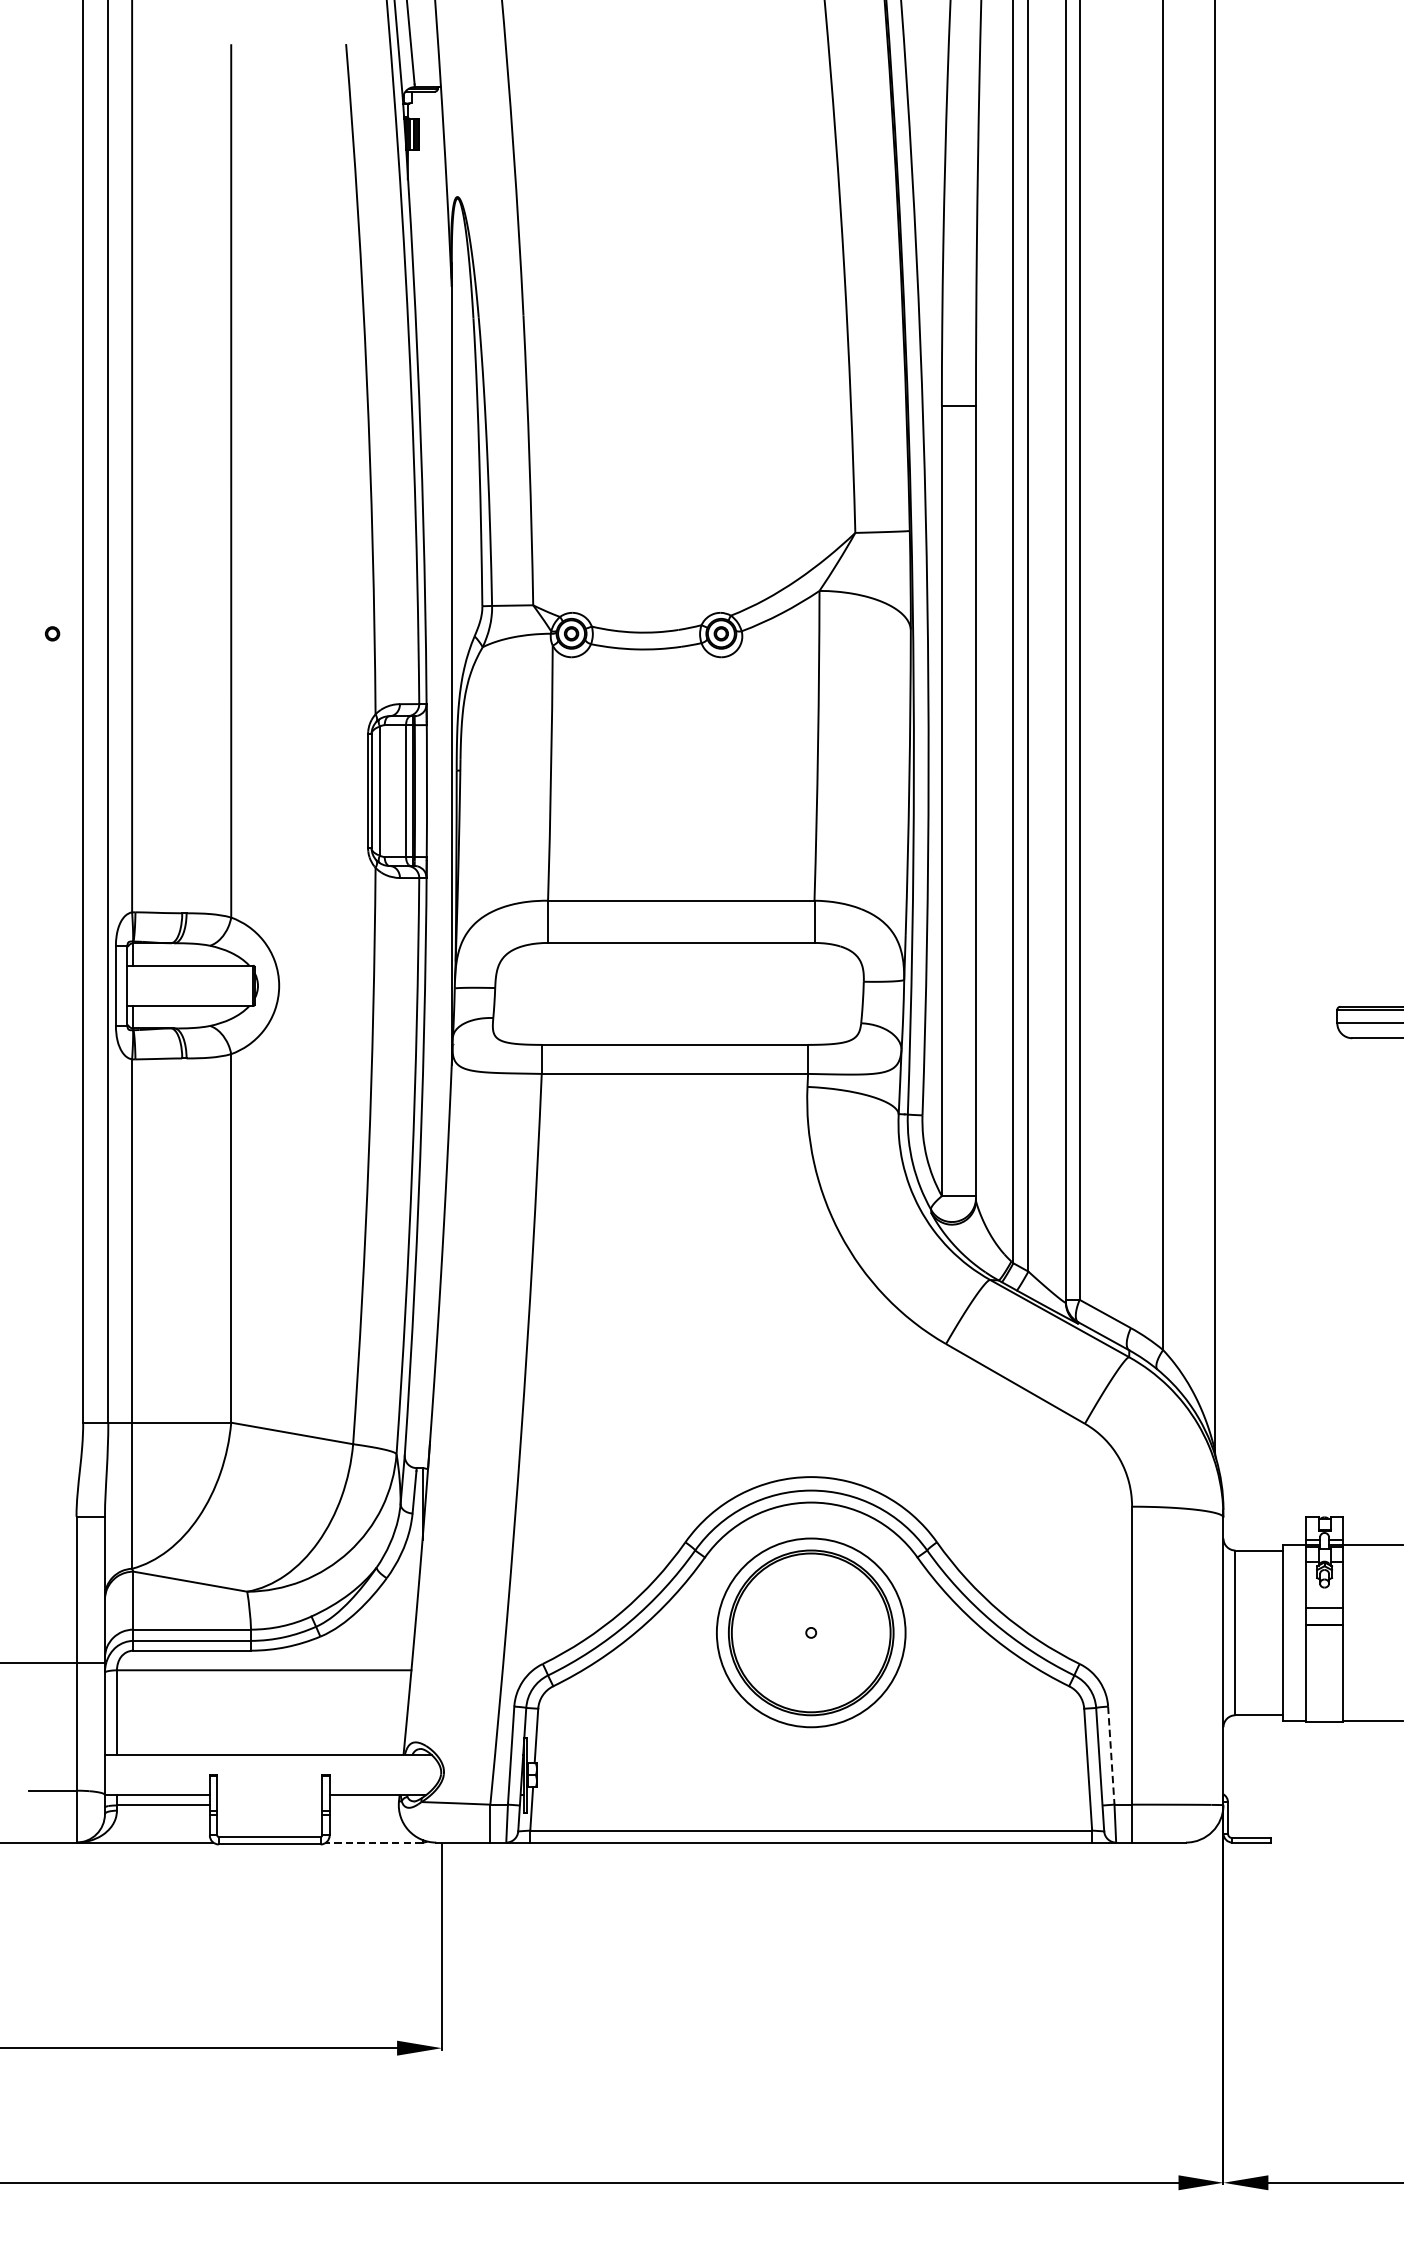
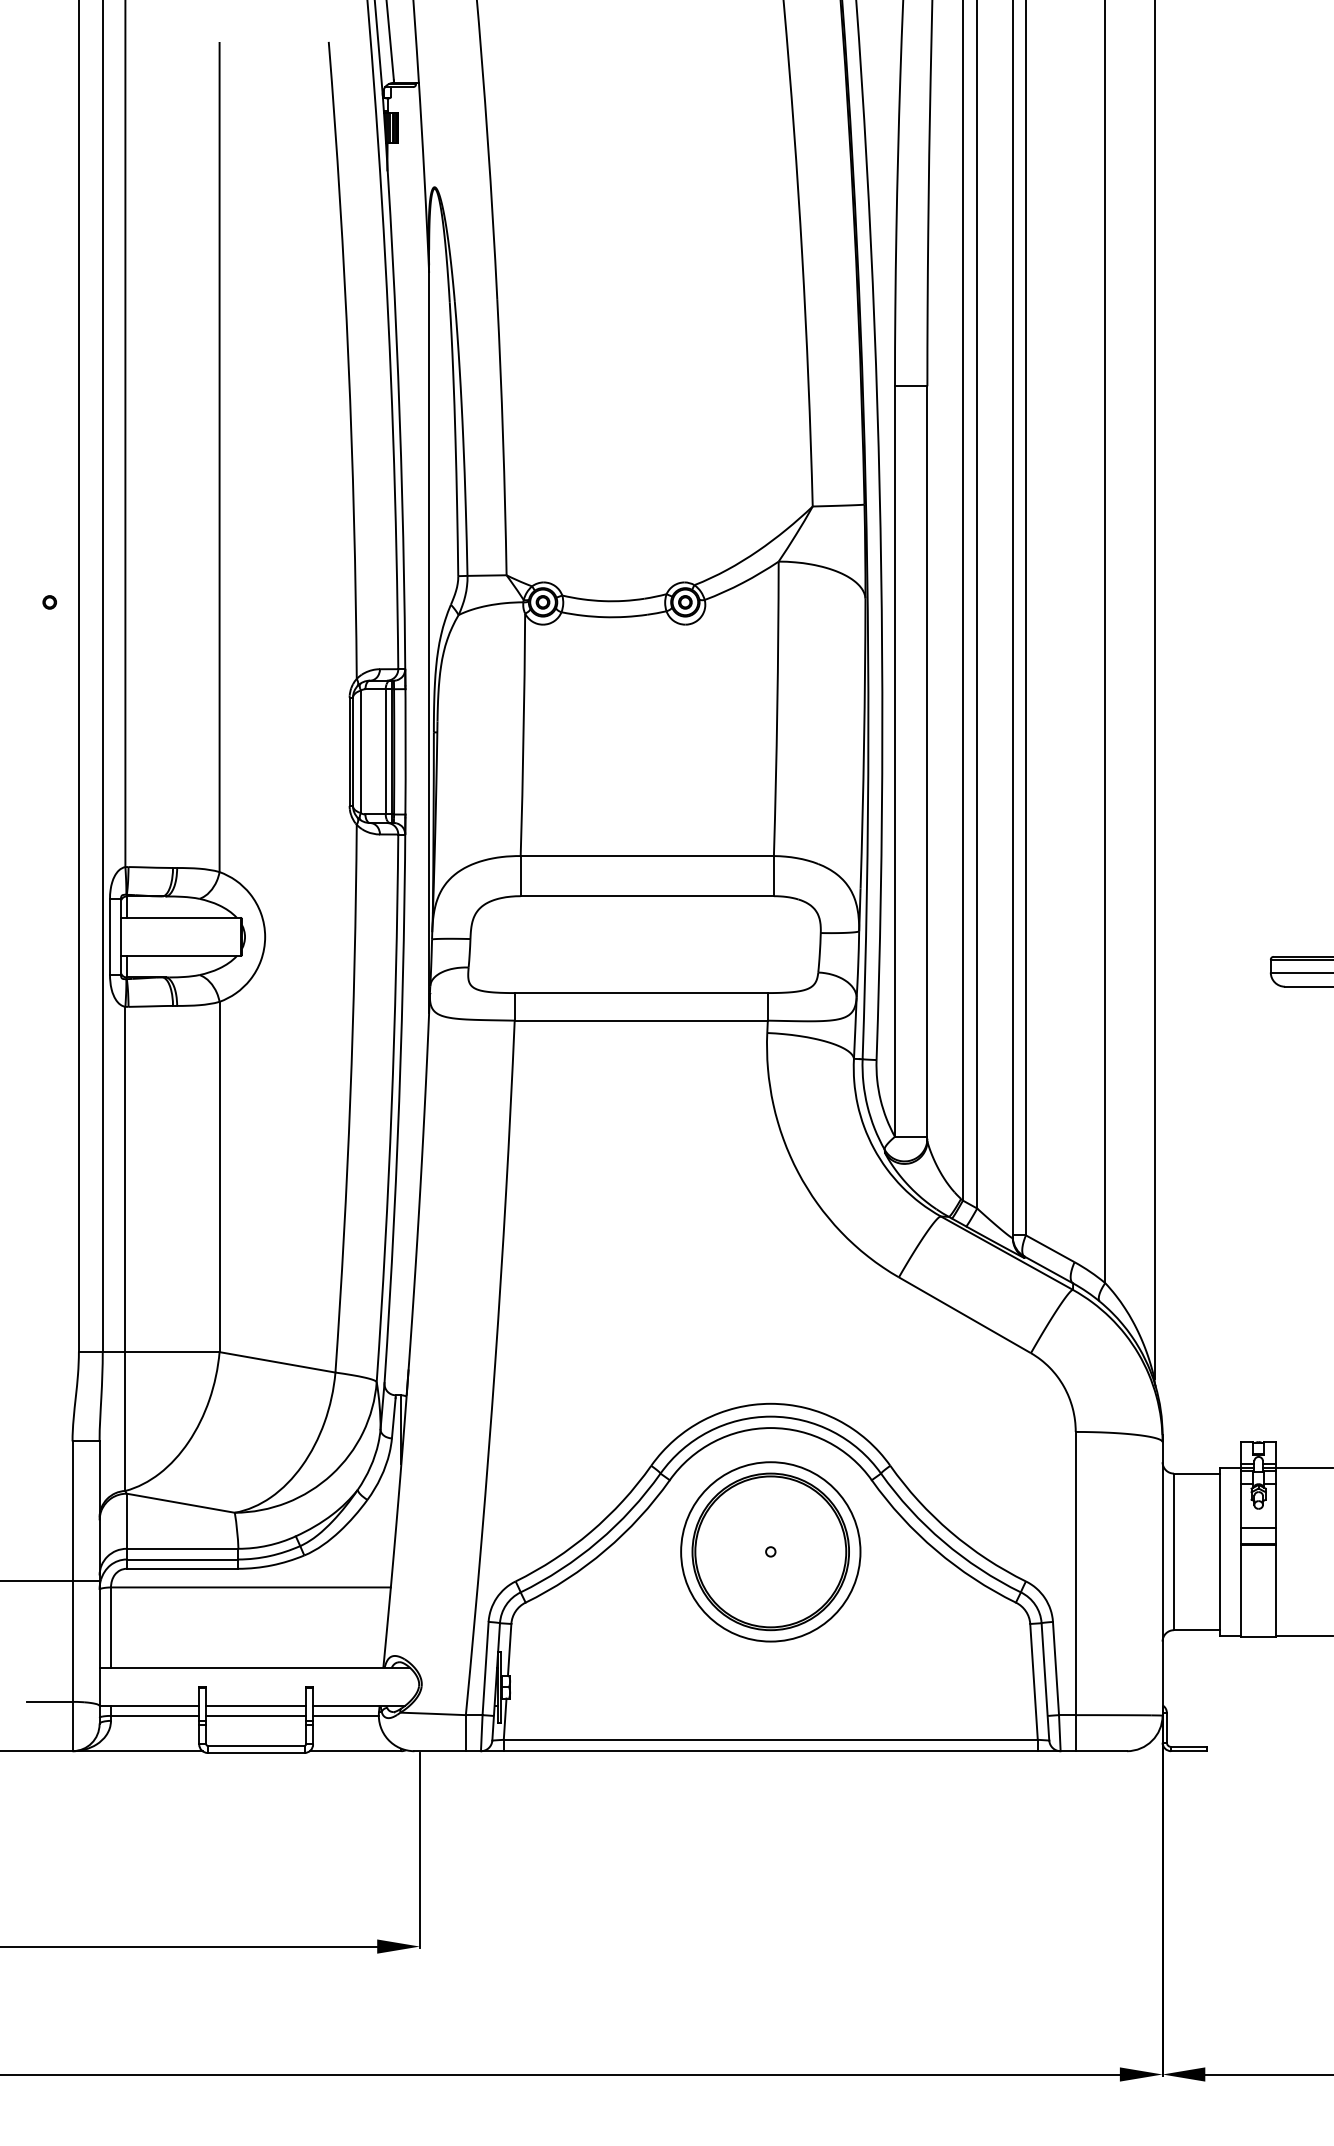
line: (1111, 1755) -> (1056, 1668), dashed -> solid
line: (270, 1795) -> (256, 1706), added
line: (270, 1805) -> (256, 1715), added
line: (364, 1805) -> (346, 1715), added
line: (374, 1842) -> (355, 1751), dashed -> solid

